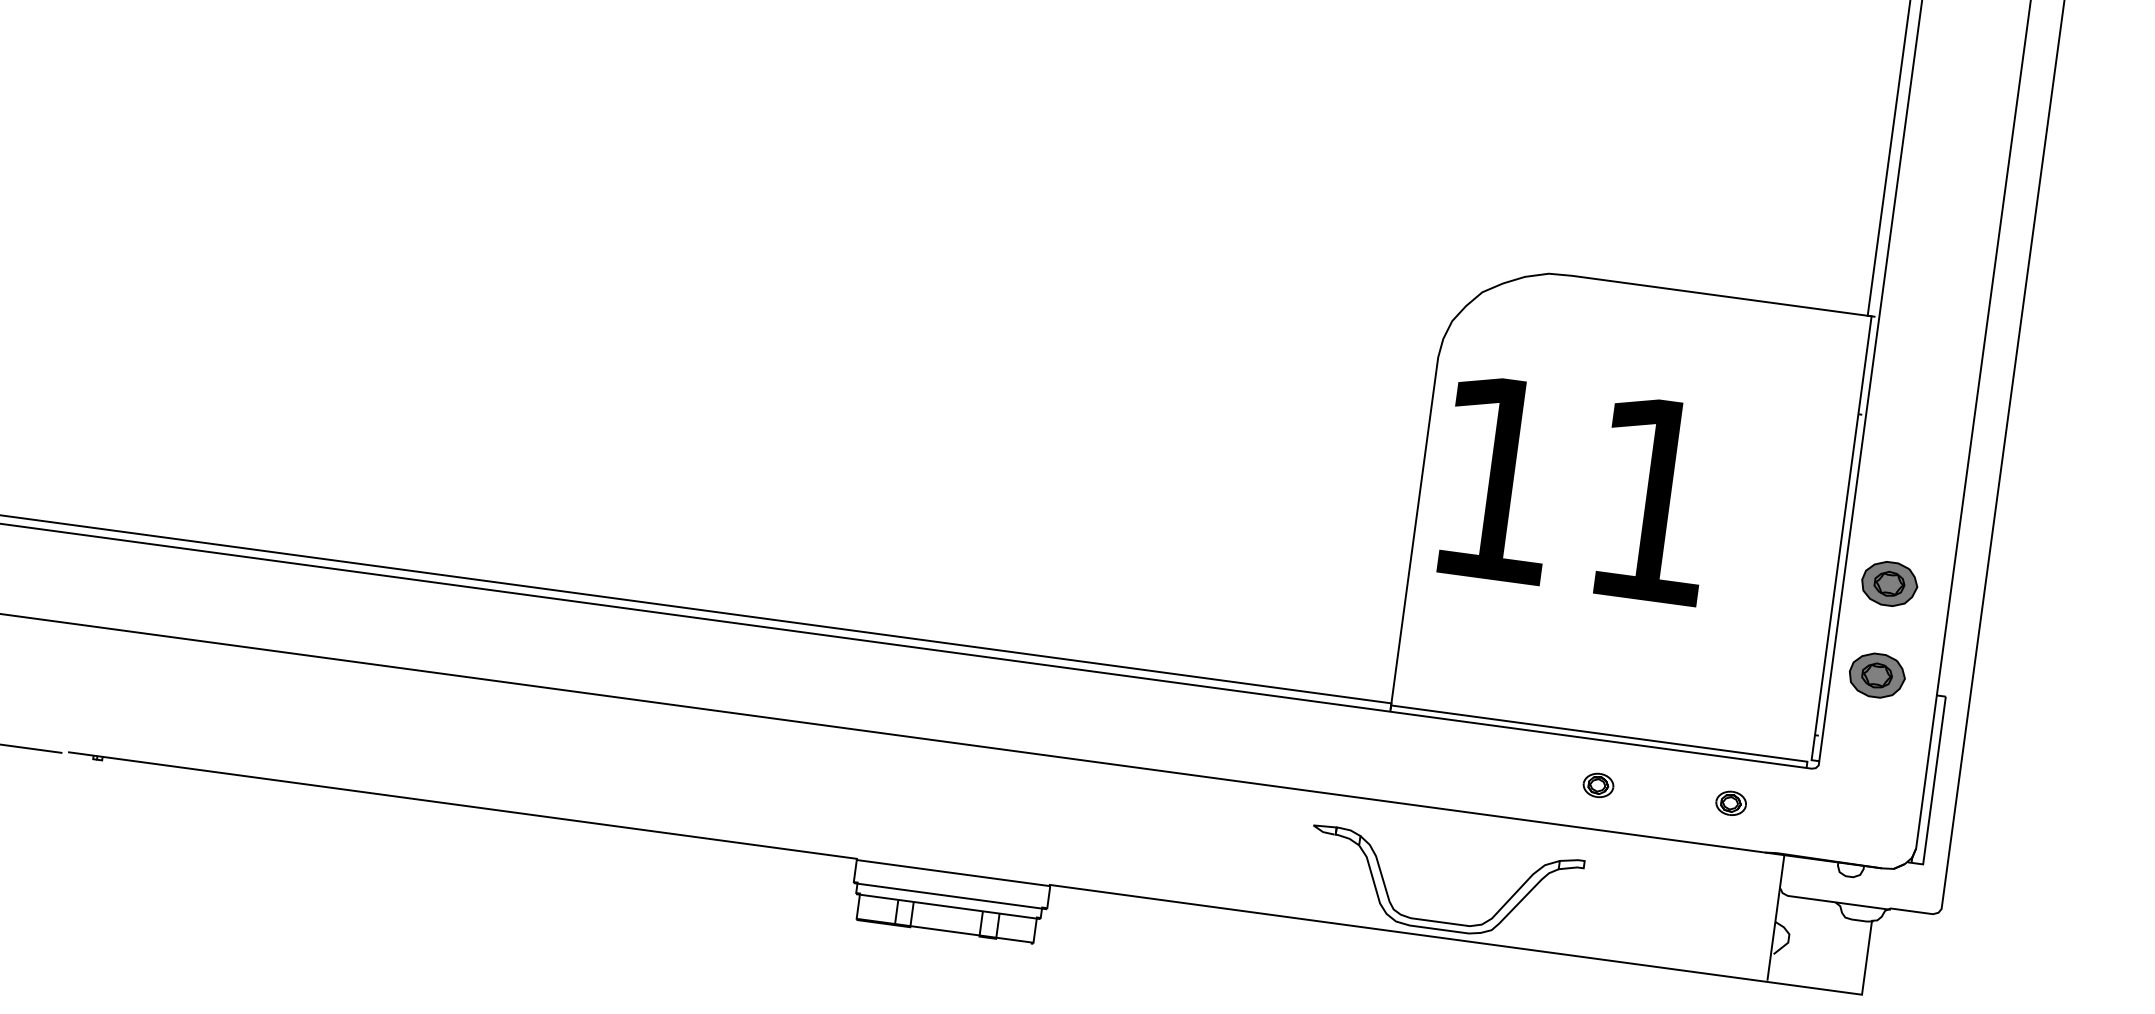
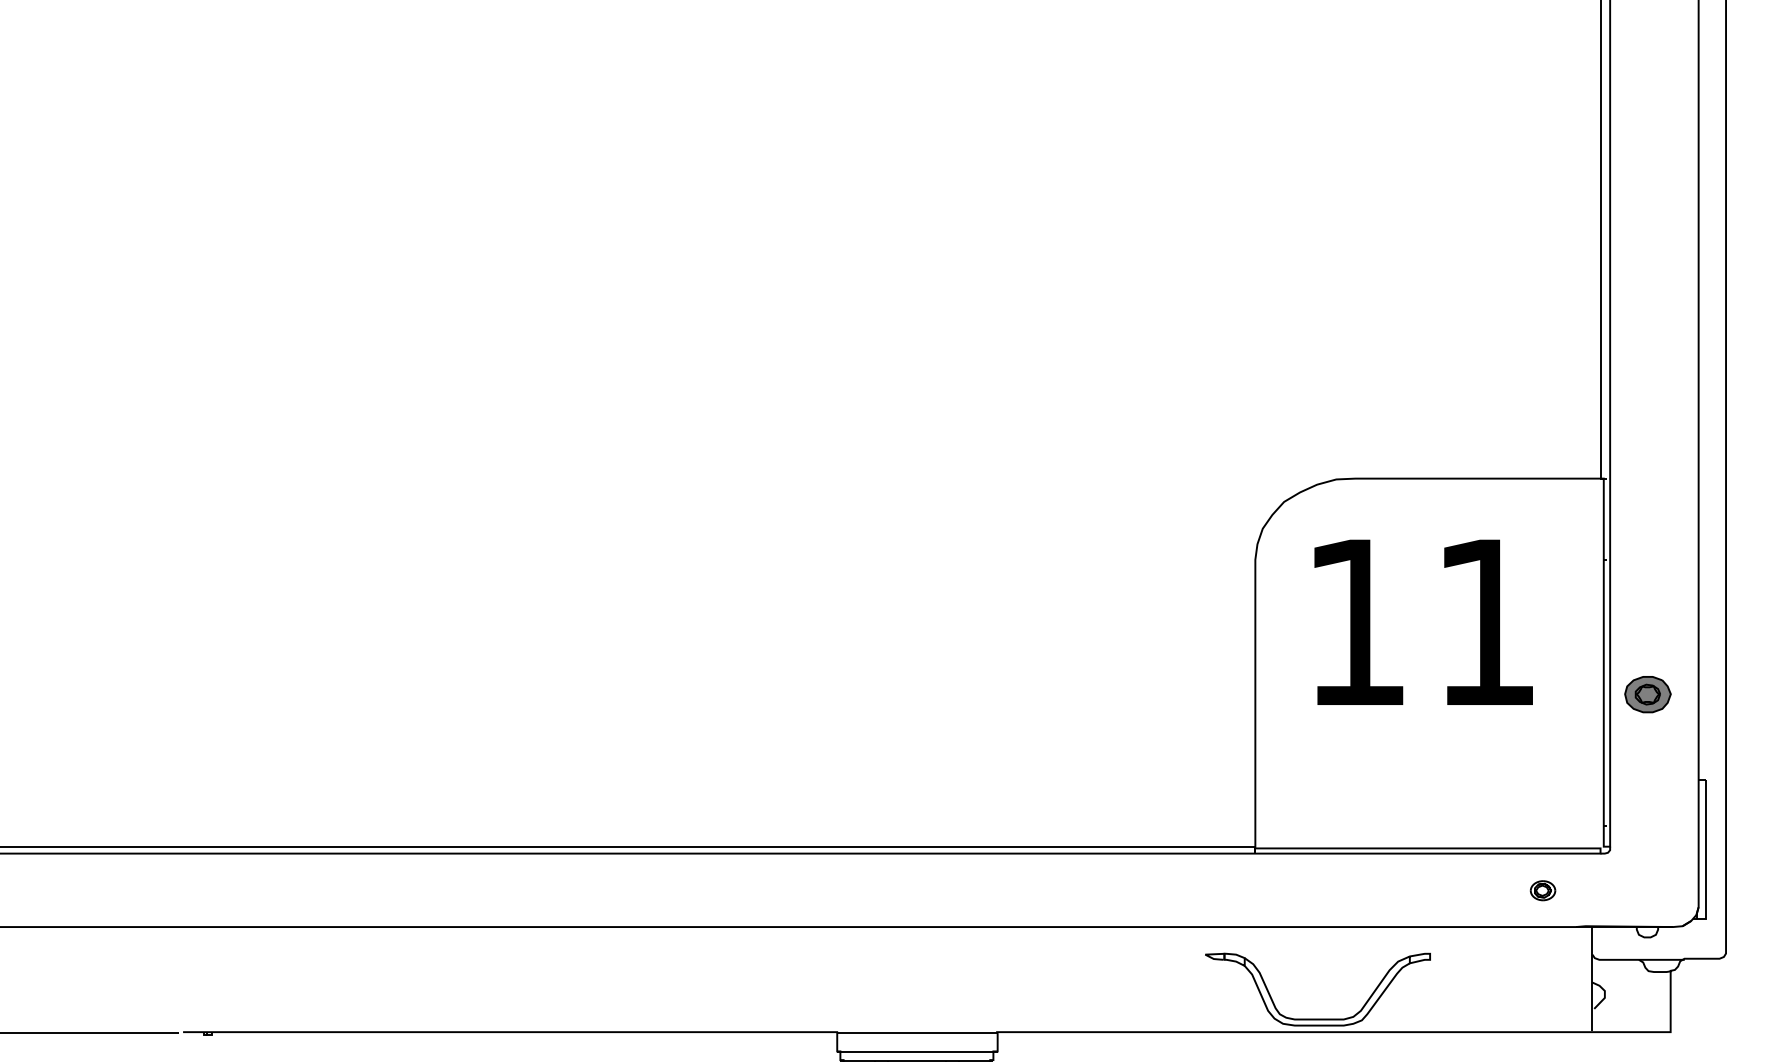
text: (1577, 488) -> (1423, 621), moved
part: (1876, 675) -> (1647, 770), removed
part: (1597, 785) -> (1432, 890), removed

